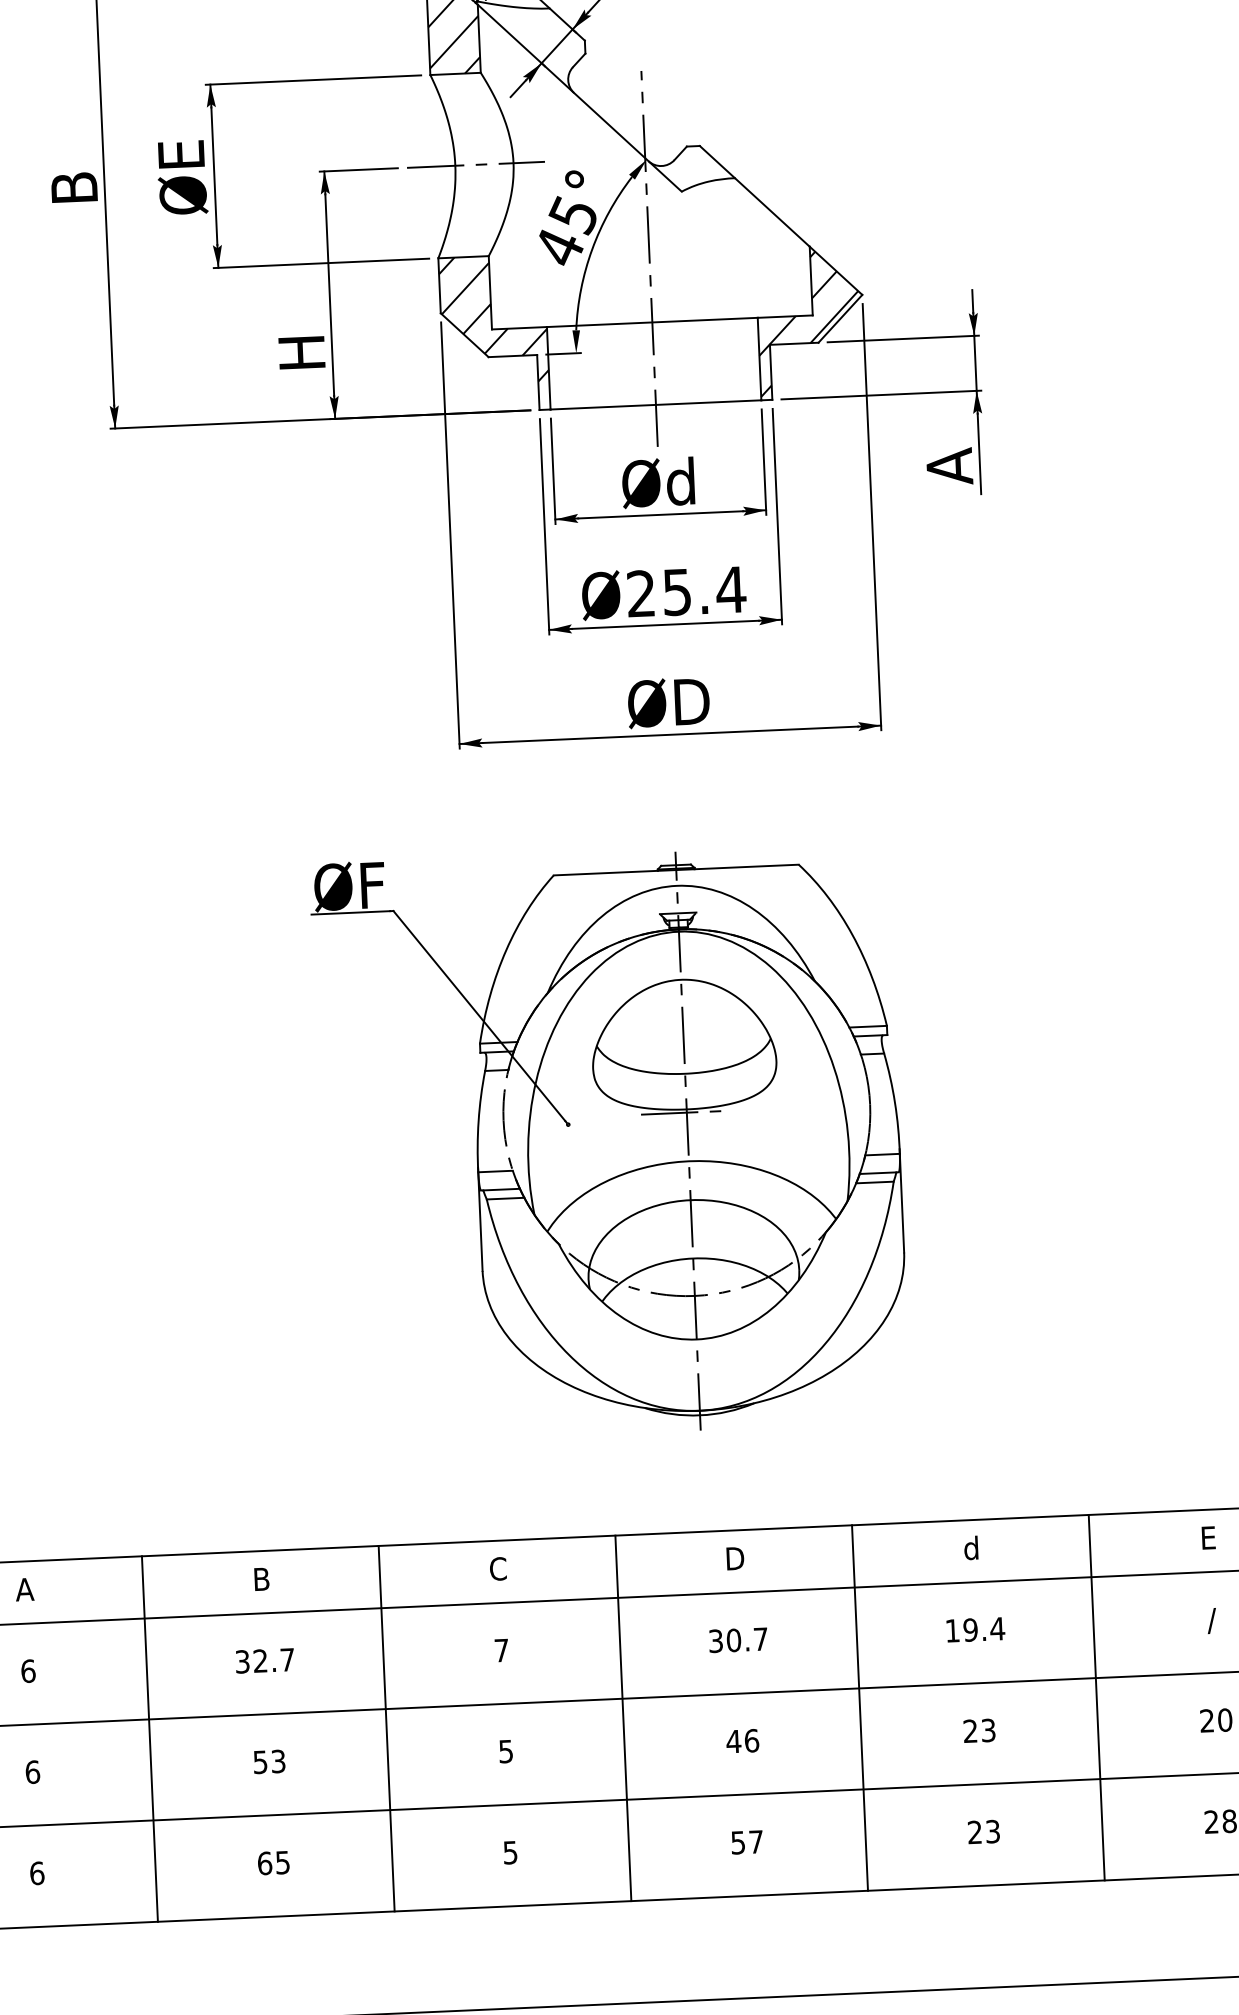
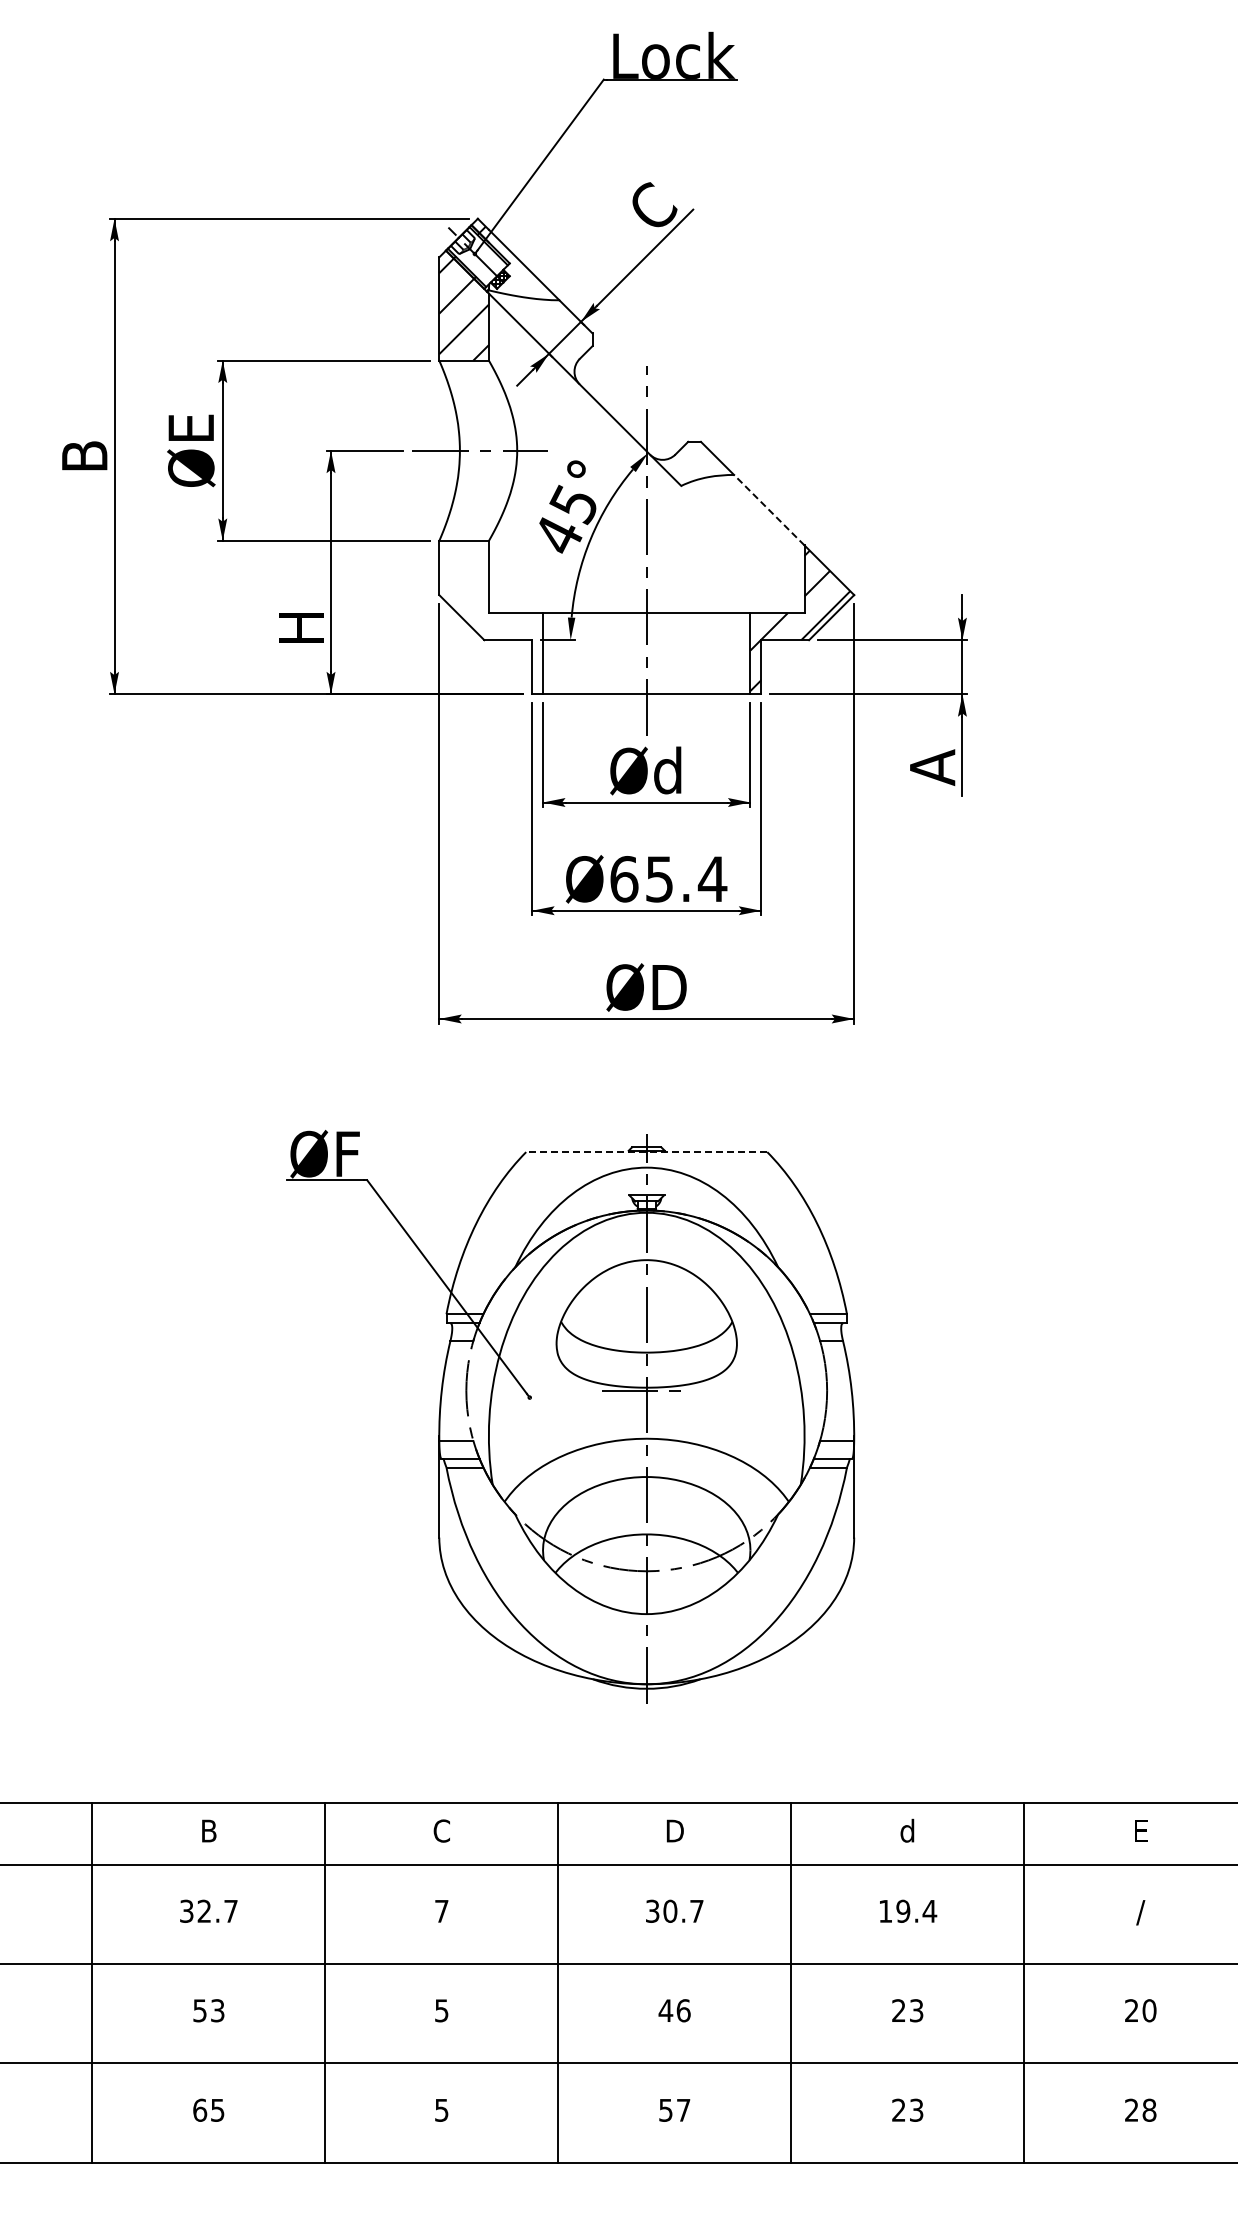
line: (772, 212) -> (769, 510), solid -> dashed
hatch: (494, 319) -> (491, 603), removed
text: (641, 594) -> (624, 879), Ø25.4 -> Ø65.4
line: (676, 870) -> (646, 1152), solid -> dashed

